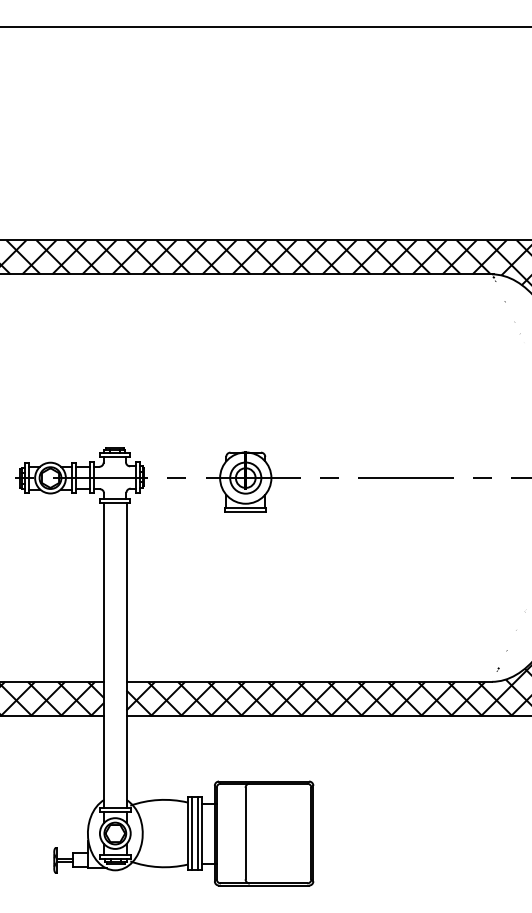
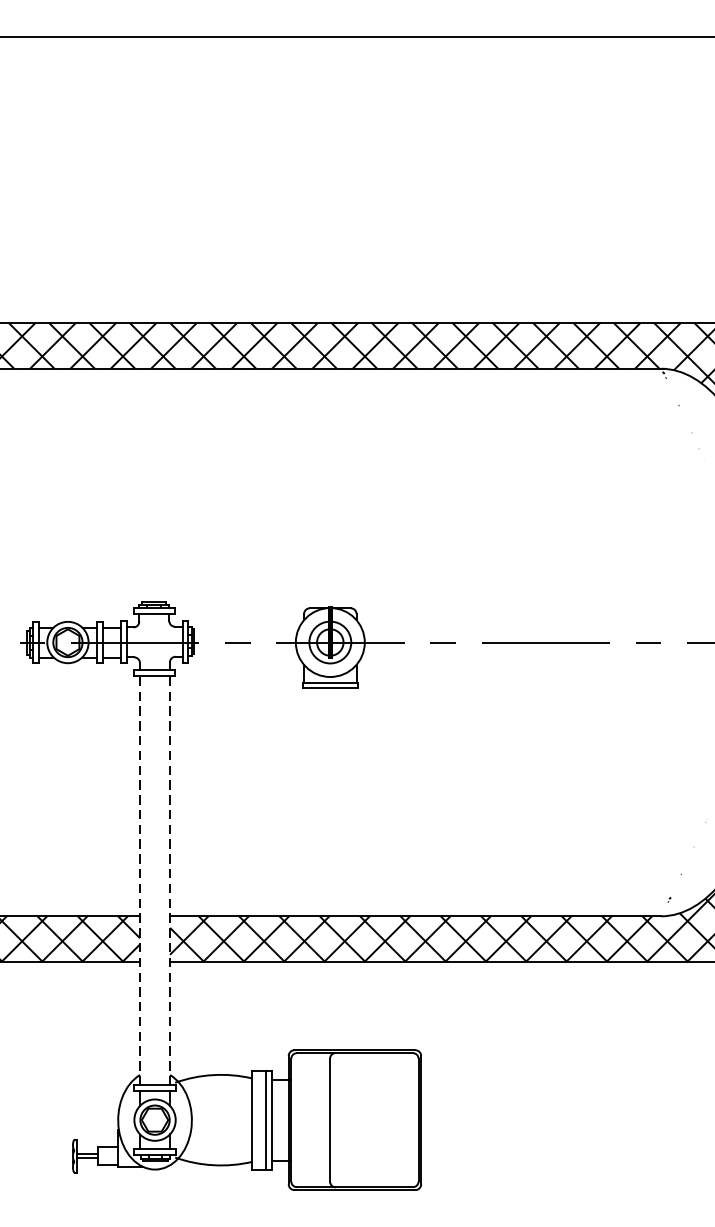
line: (104, 654) -> (140, 879), solid -> dashed
line: (126, 654) -> (170, 879), solid -> dashed
line: (192, 833) -> (258, 1120), removed

